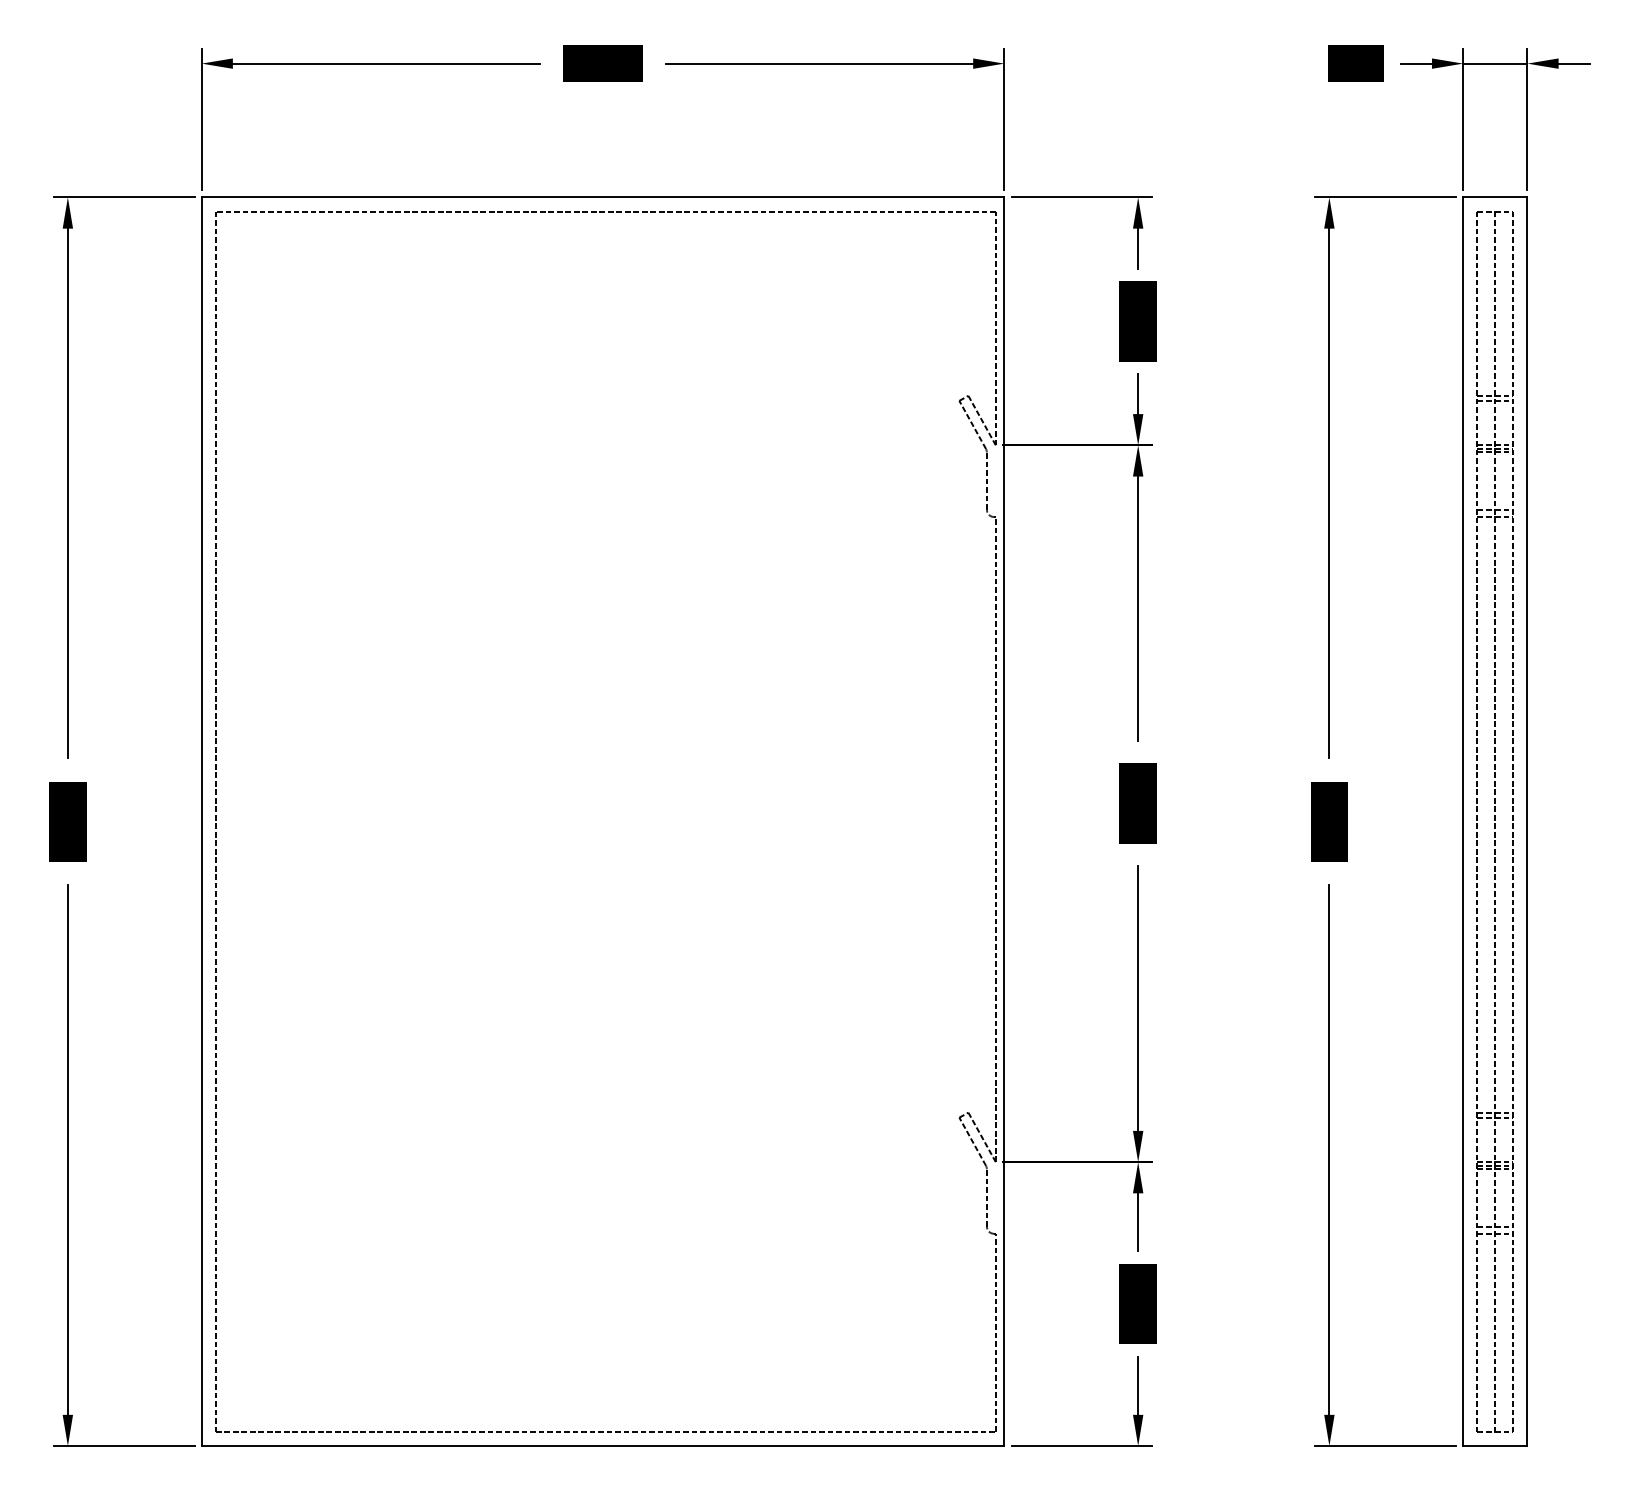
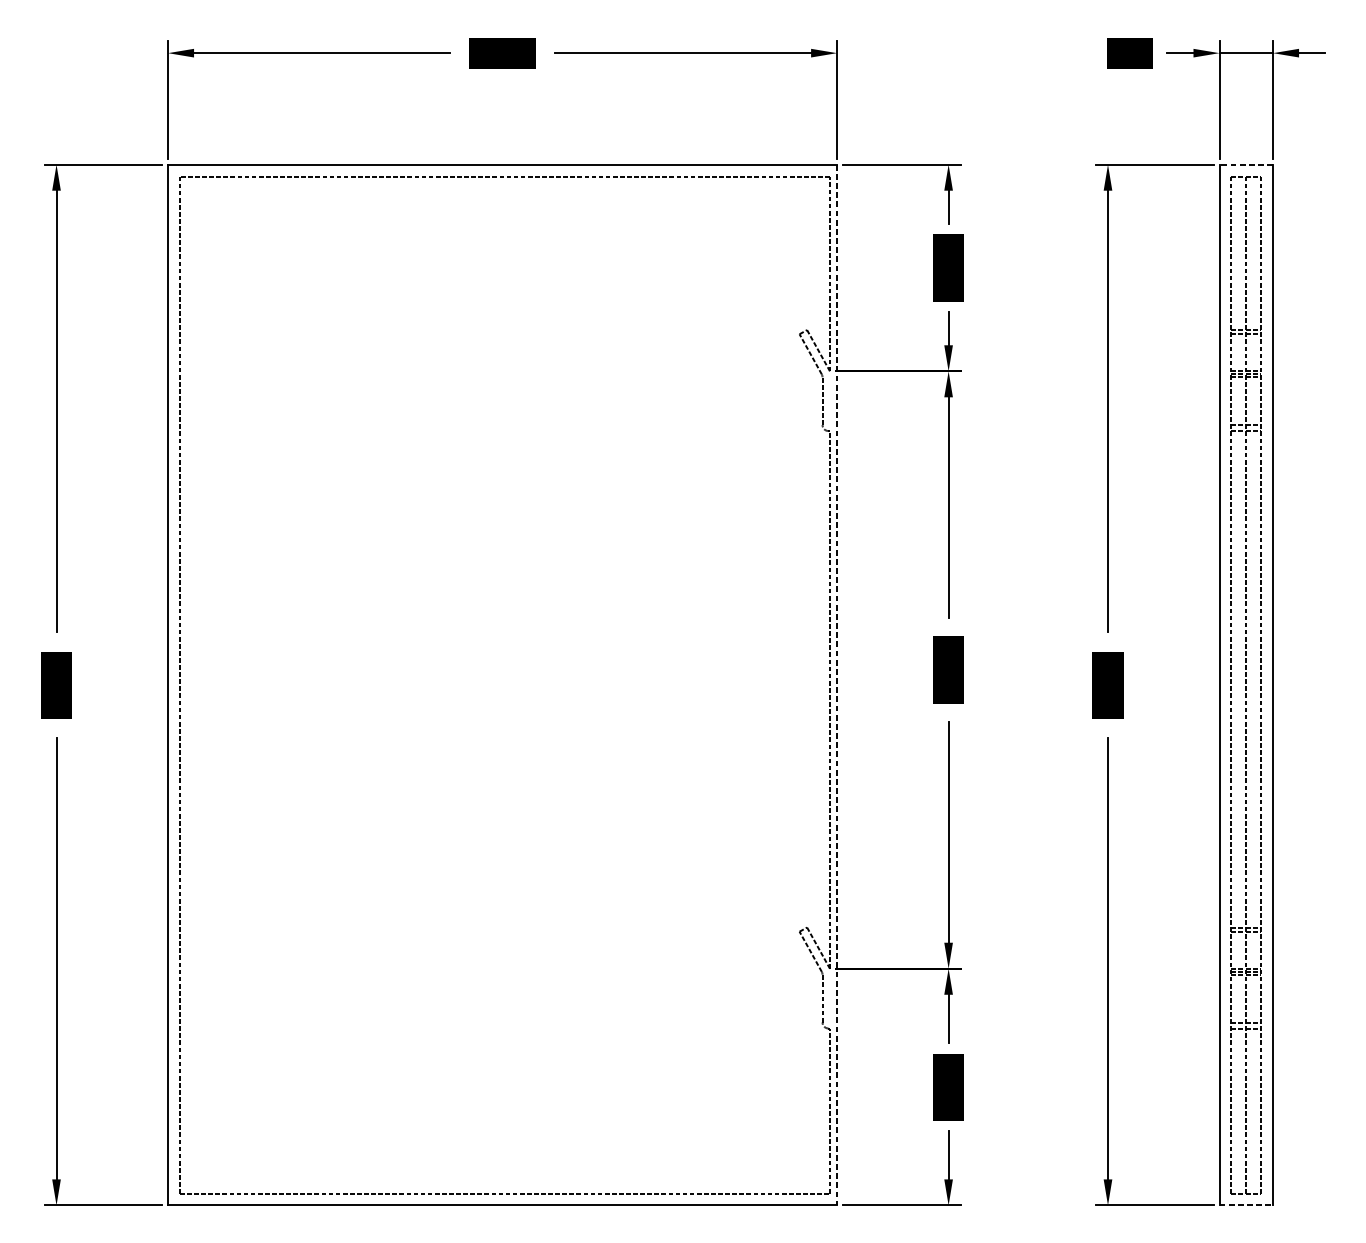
line: (1494, 197) -> (1245, 164), solid -> dashed
line: (1004, 822) -> (837, 685), solid -> dashed
line: (1495, 1446) -> (1246, 1205), solid -> dashed

